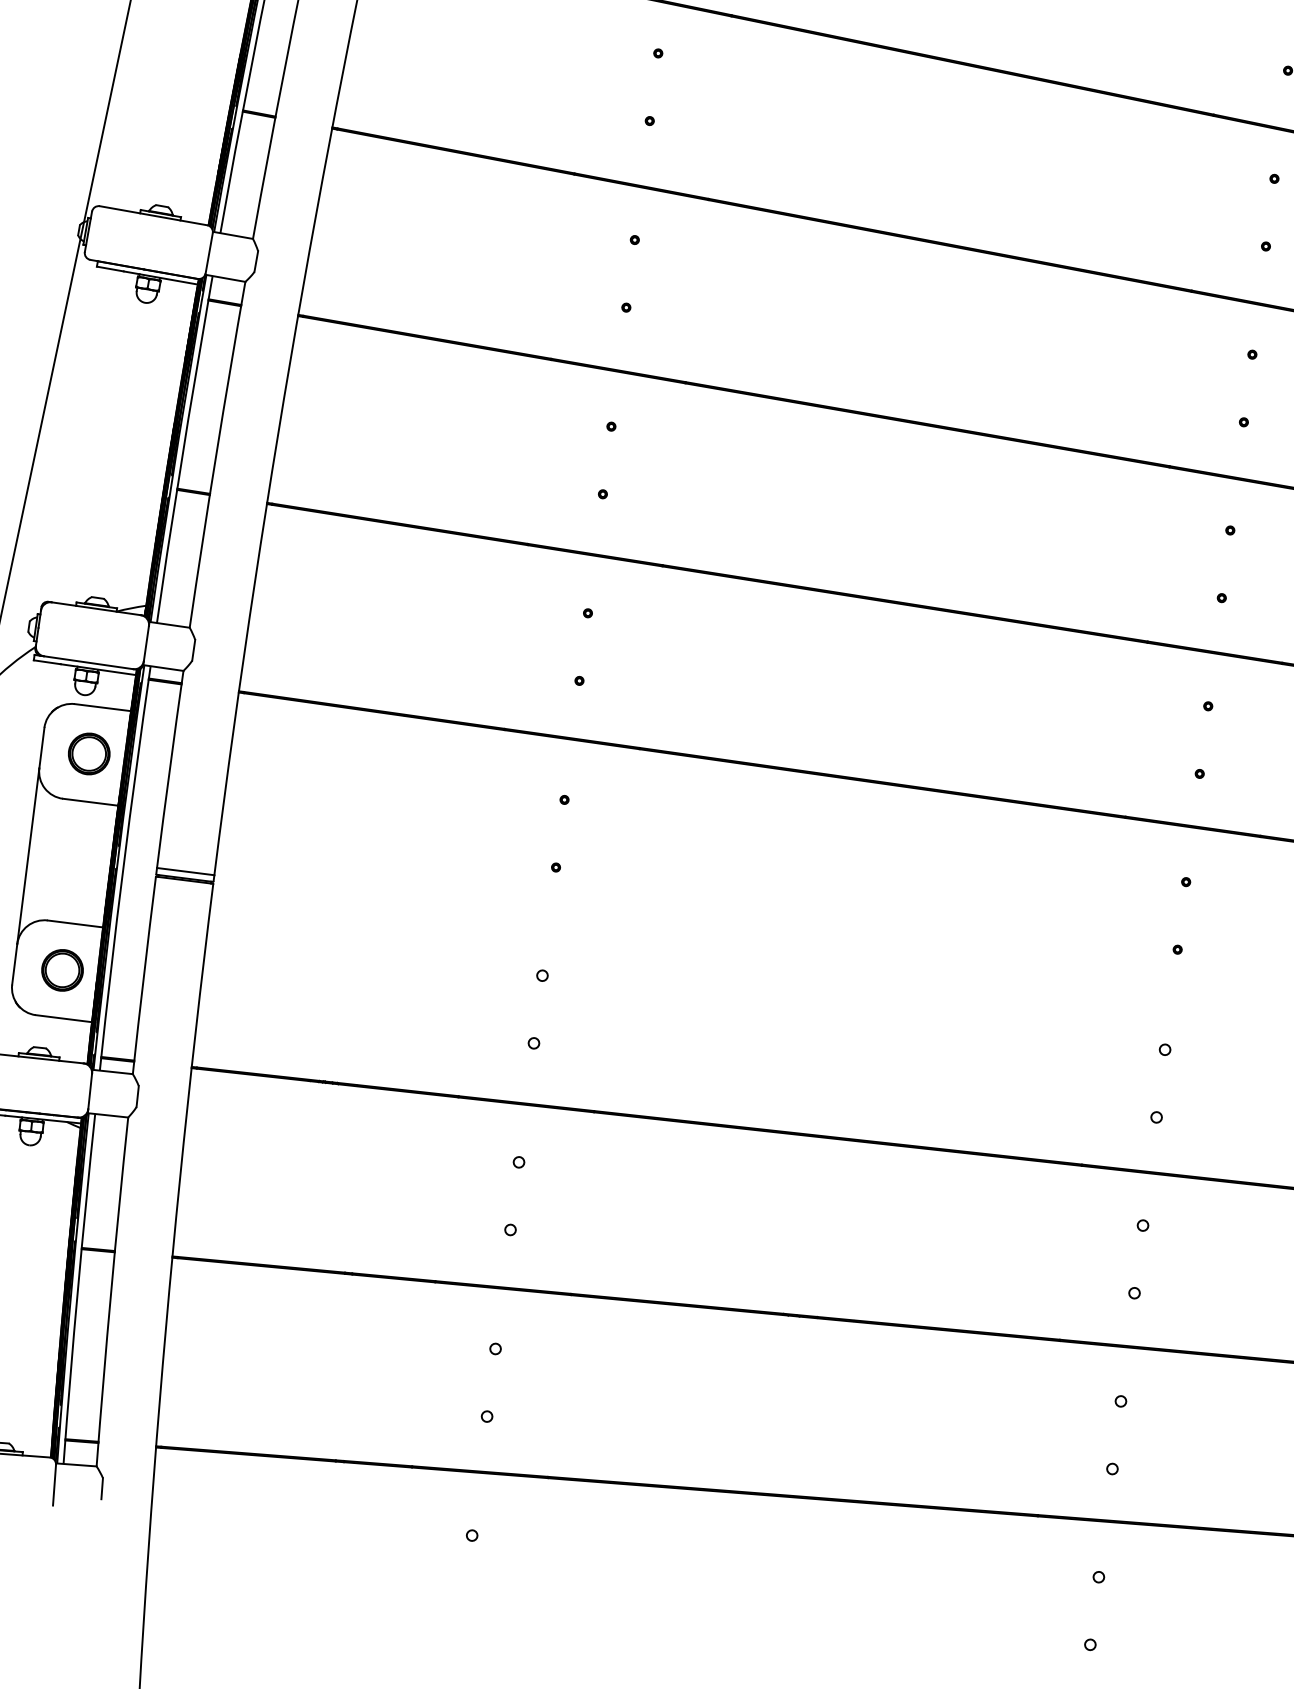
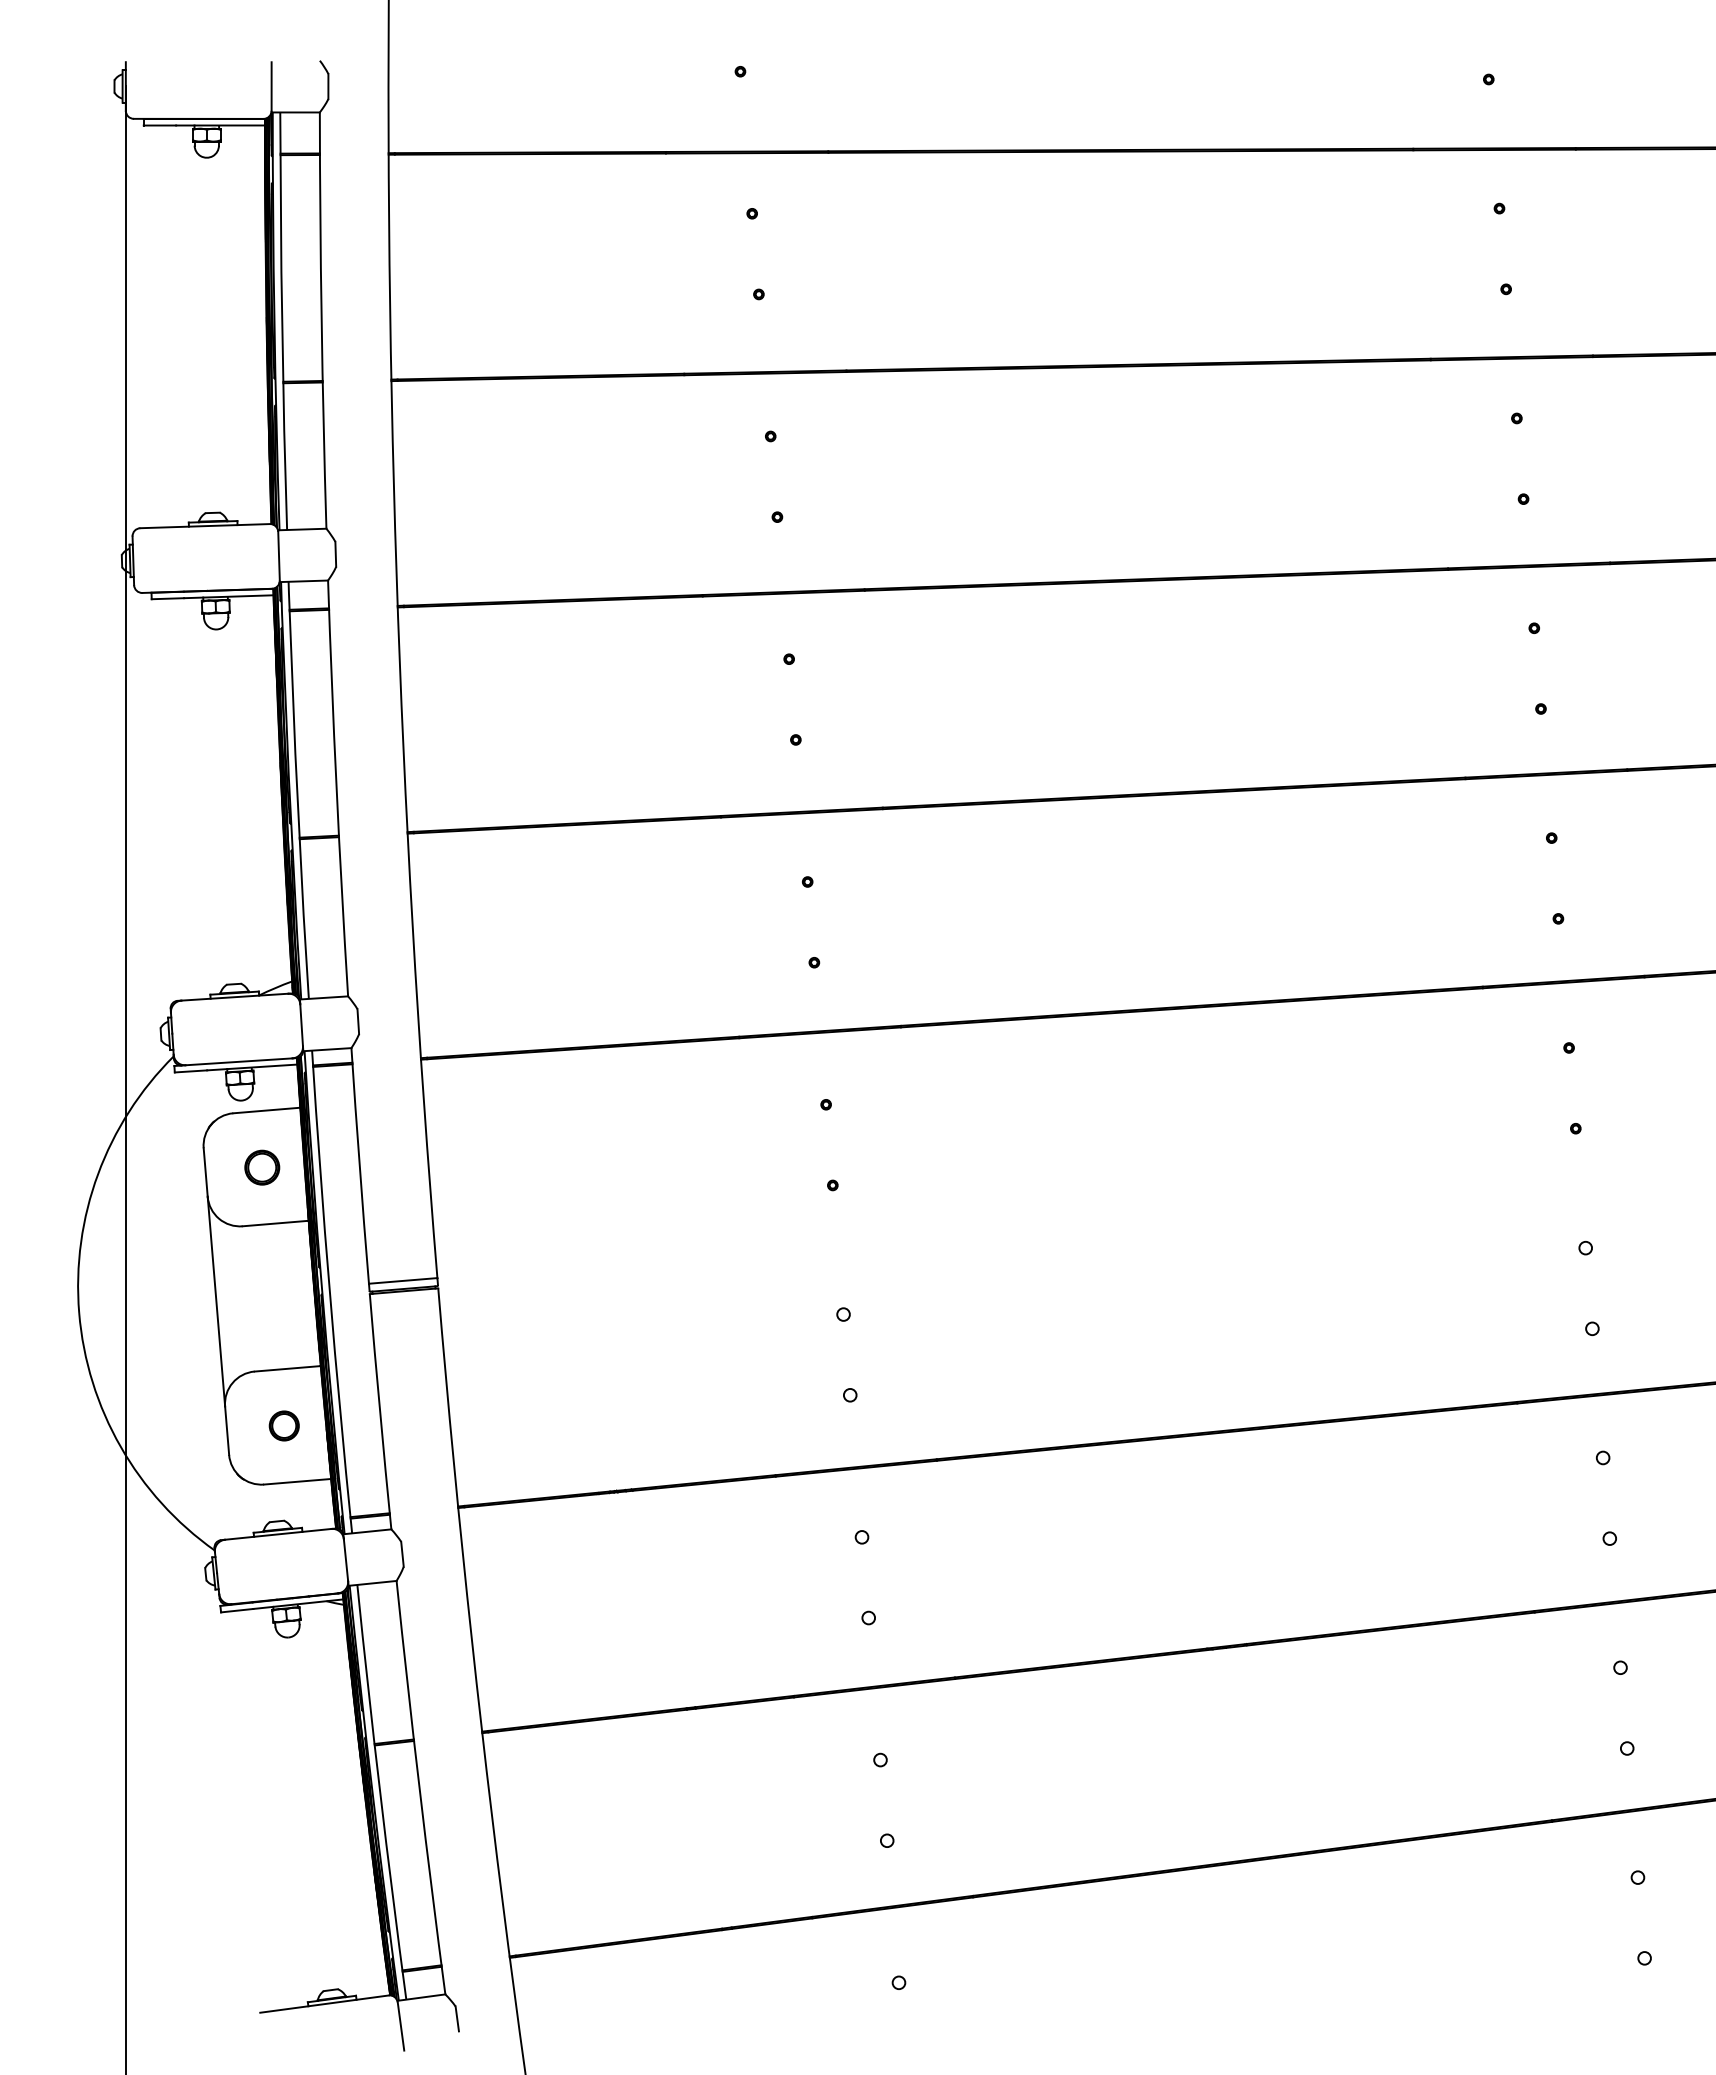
part: (89, 753) -> (262, 1167), size x0.7
part: (62, 970) -> (284, 1425), size x0.6

